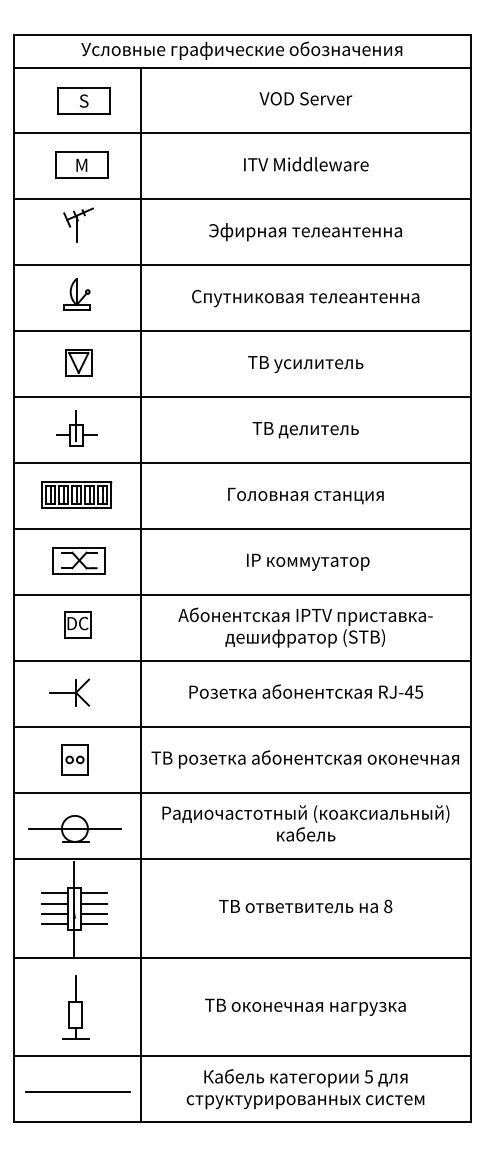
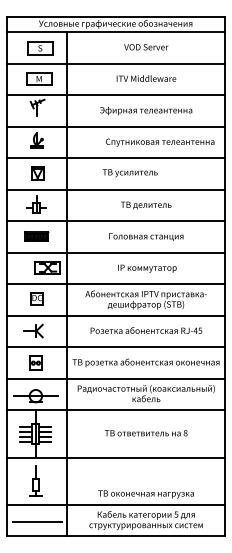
text: (306, 298) -> (160, 142), moved
text: (304, 365) -> (129, 173), moved
part: (76, 494) -> (36, 236), size x0.7
part: (78, 559) -> (47, 267), moved
text: (304, 1007) -> (145, 494), moved

